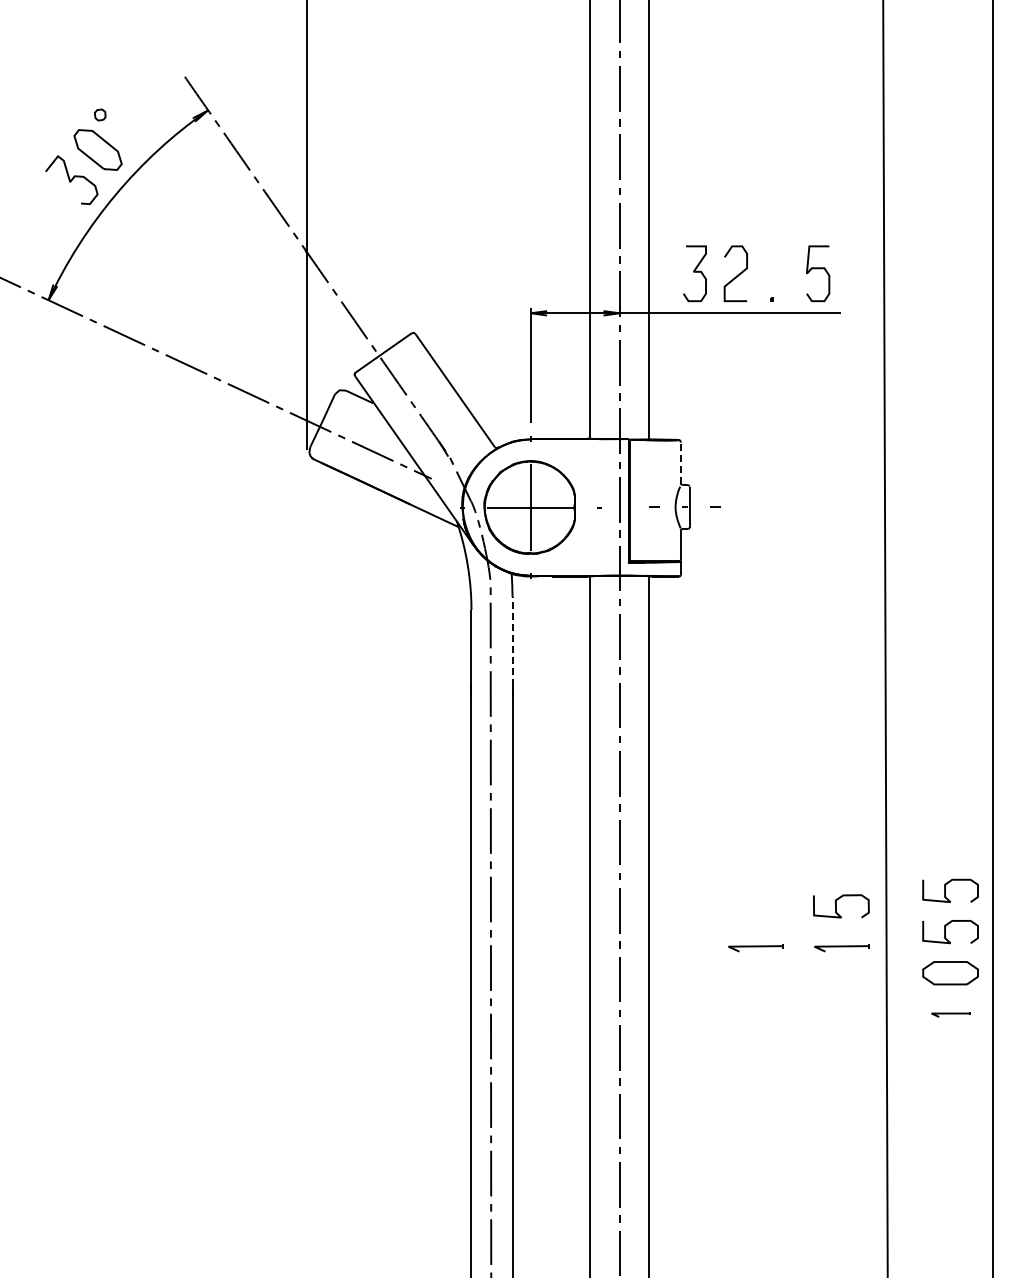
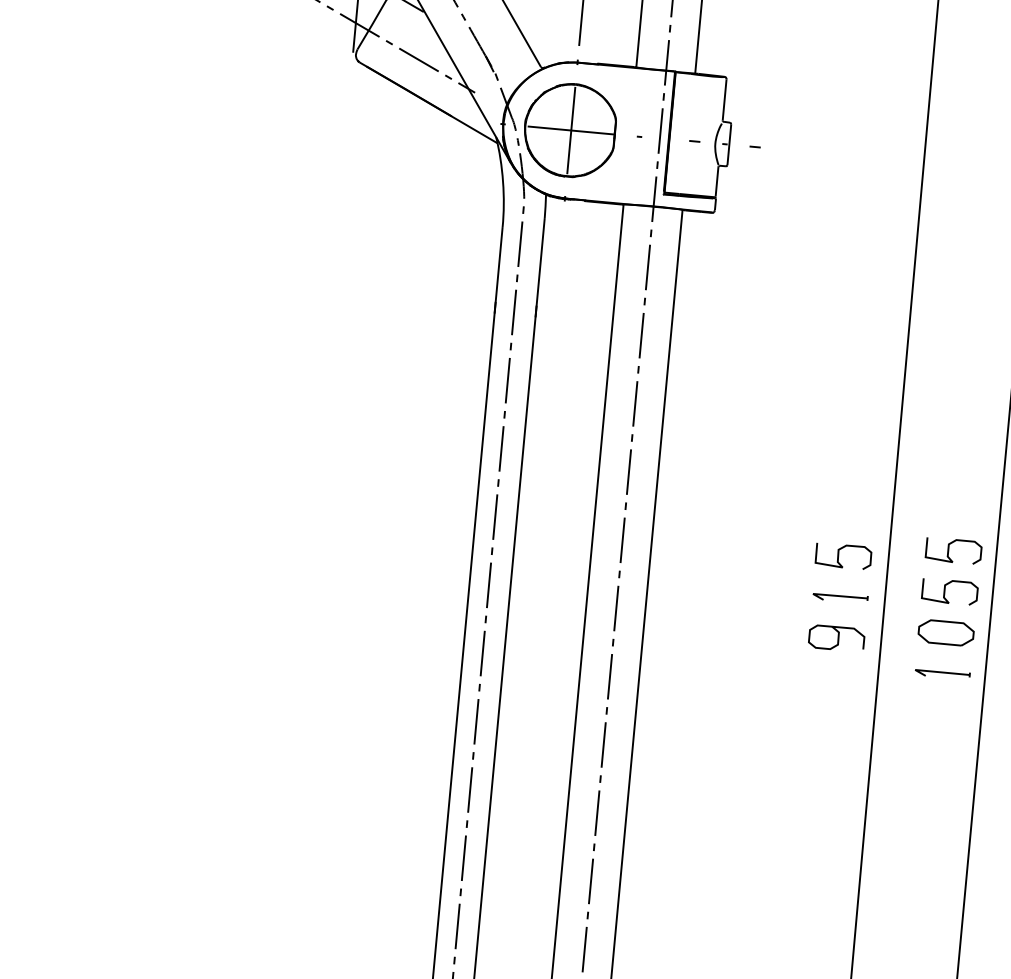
line: (680, 463) -> (724, 100), dashed -> solid
line: (512, 647) -> (540, 268), dashed -> solid
part: (755, 948) -> (754, 590), removed
curve: (843, 988) -> (838, 638), added
part: (950, 1014) -> (942, 674), size x1.43

